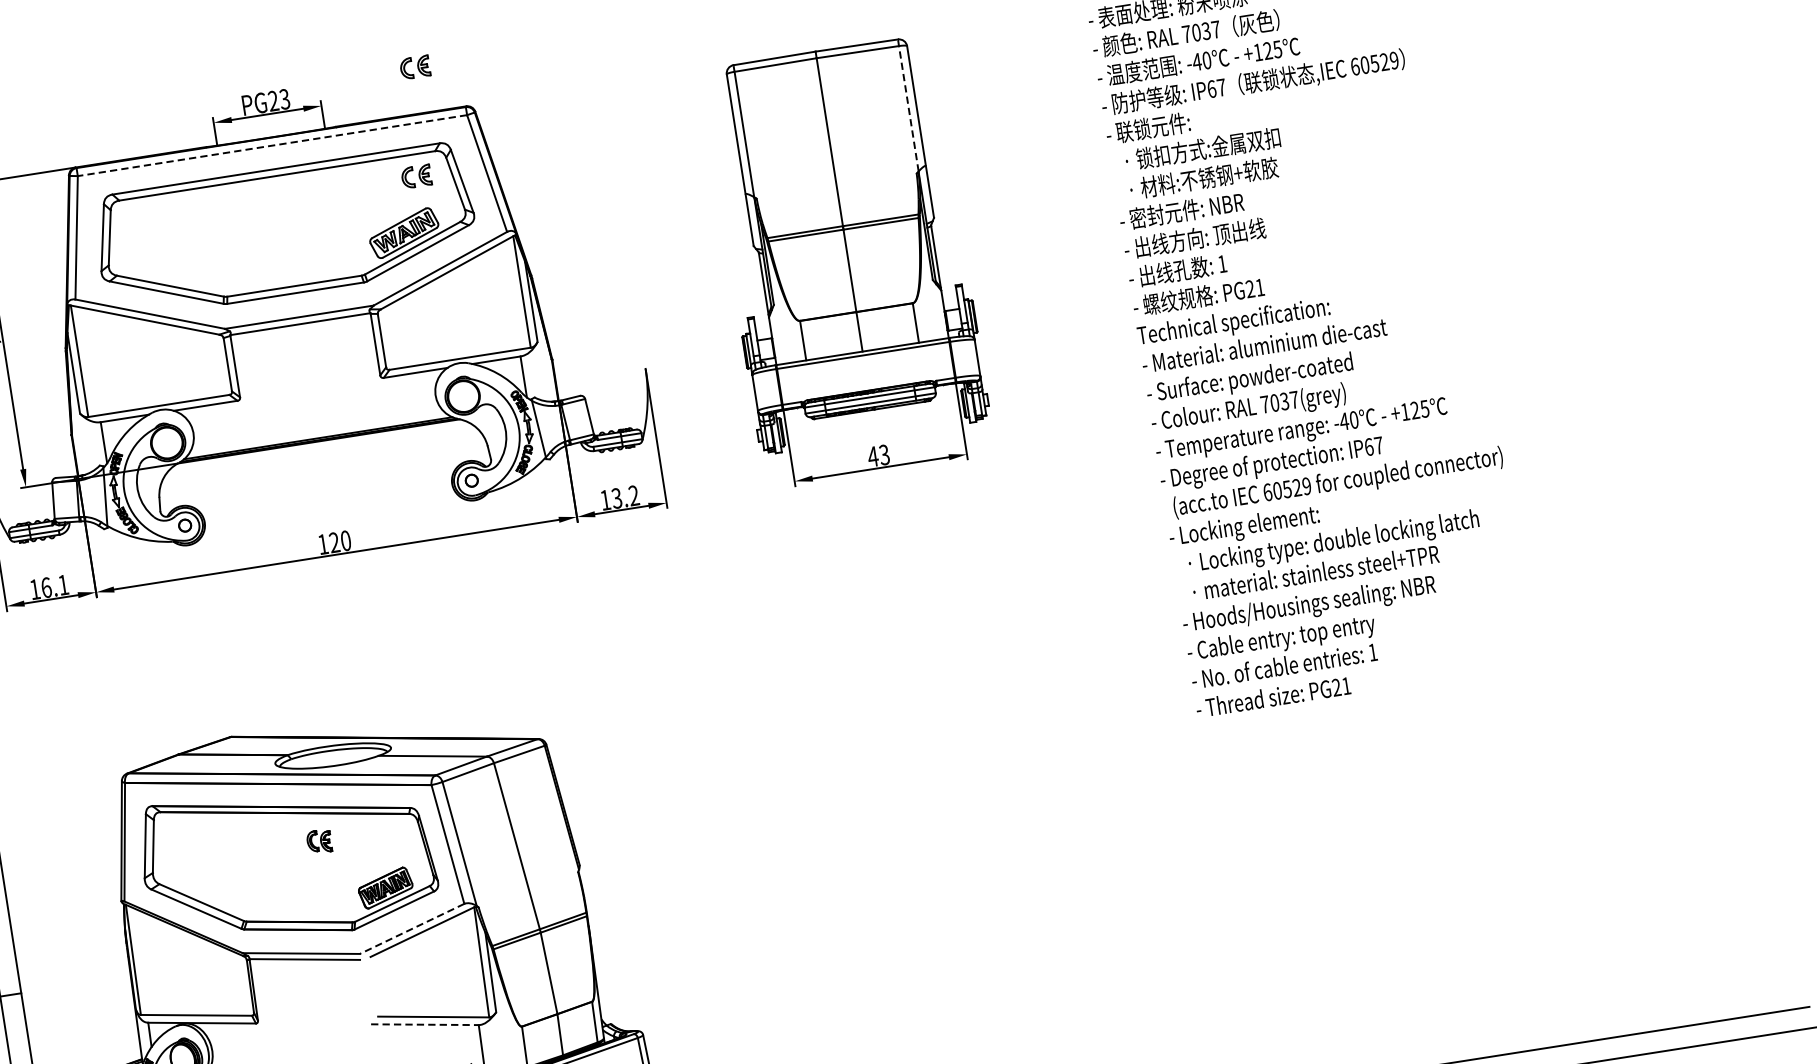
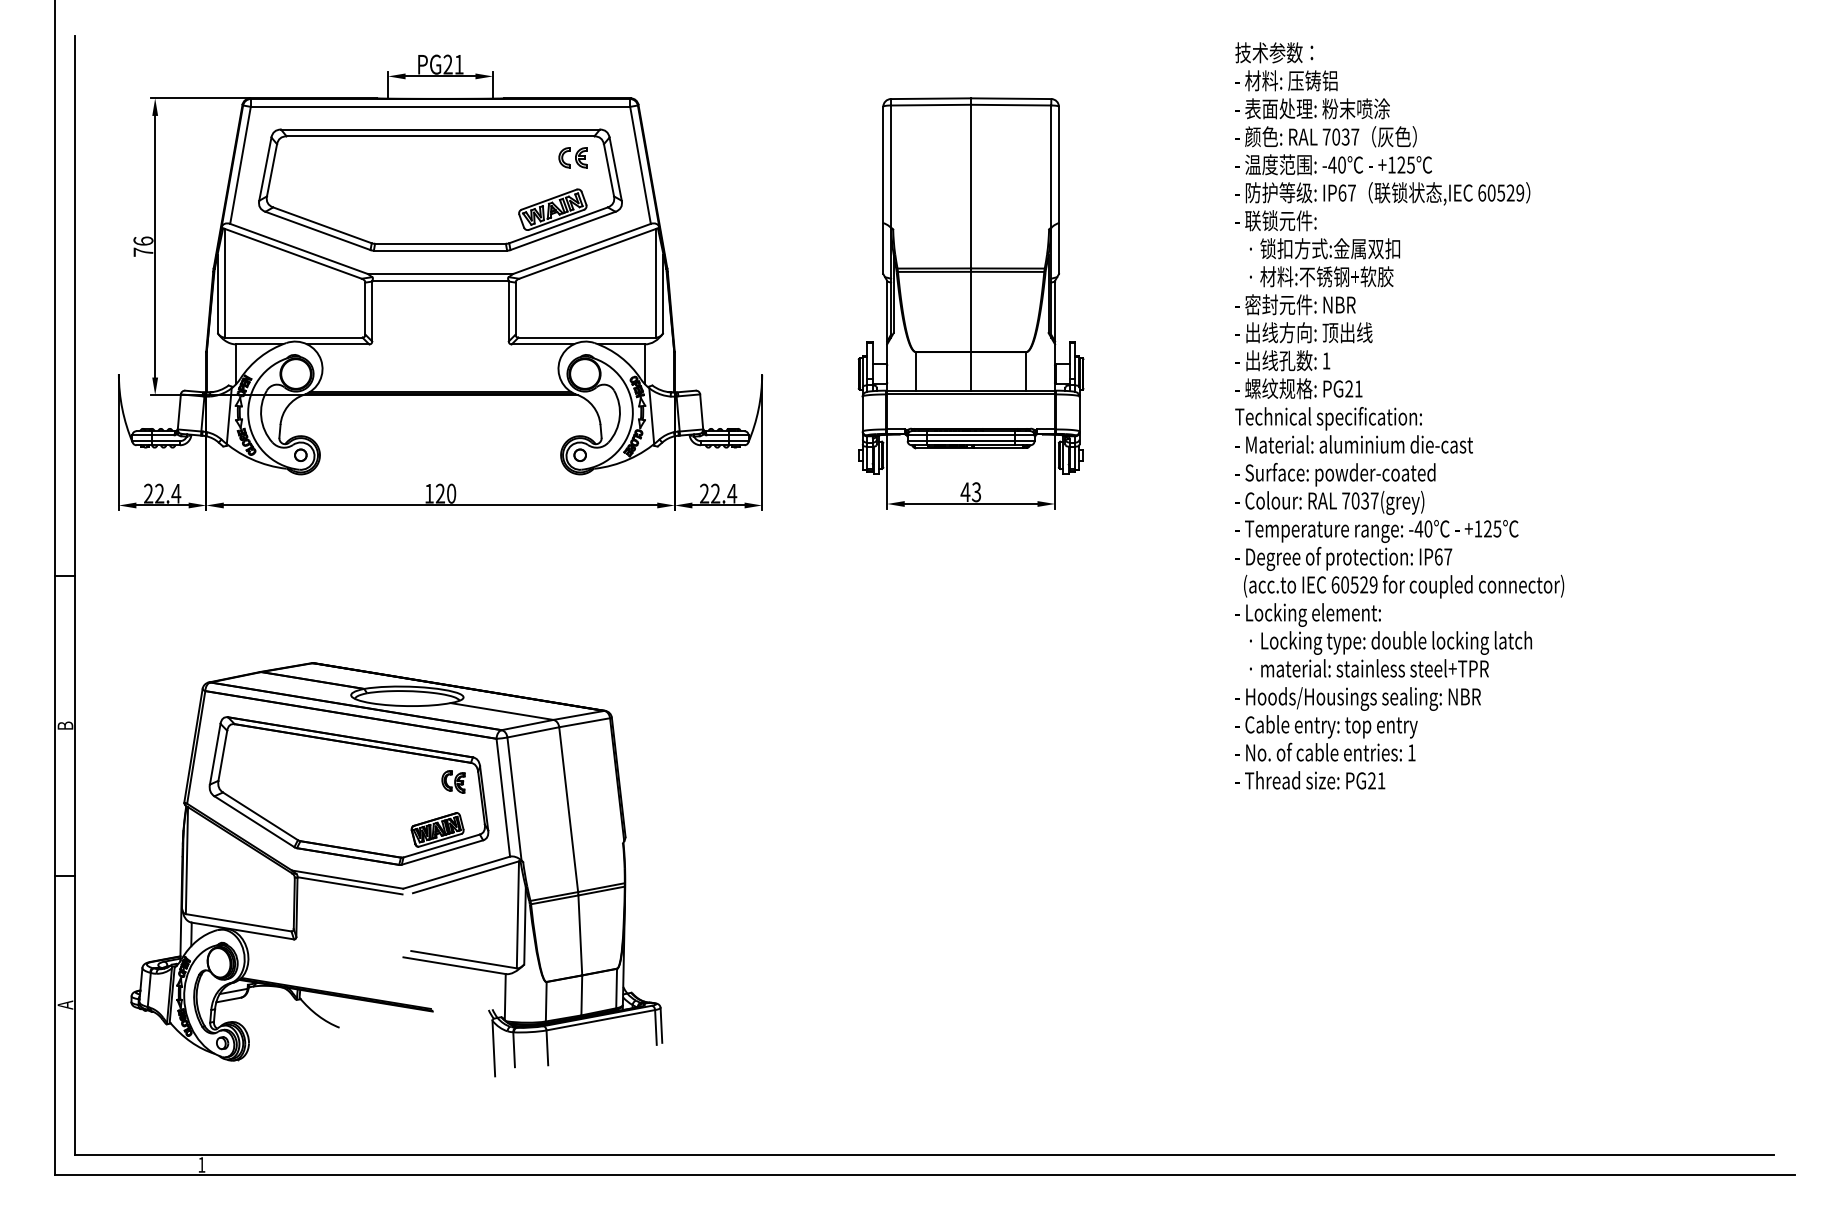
part: (414, 67) -> (587, 53), removed
text: (284, 99) -> (458, 64), PG23 -> PG21
line: (909, 108) -> (1051, 166), dashed -> solid
line: (272, 145) -> (440, 106), dashed -> solid
text: (619, 497) -> (718, 493), 13.2 -> 22.4
text: (49, 587) -> (162, 493), 16.1 -> 22.4
part: (319, 841) -> (453, 781), moved
line: (411, 928) -> (456, 872), dashed -> solid
line: (424, 1024) -> (454, 965), dashed -> solid

